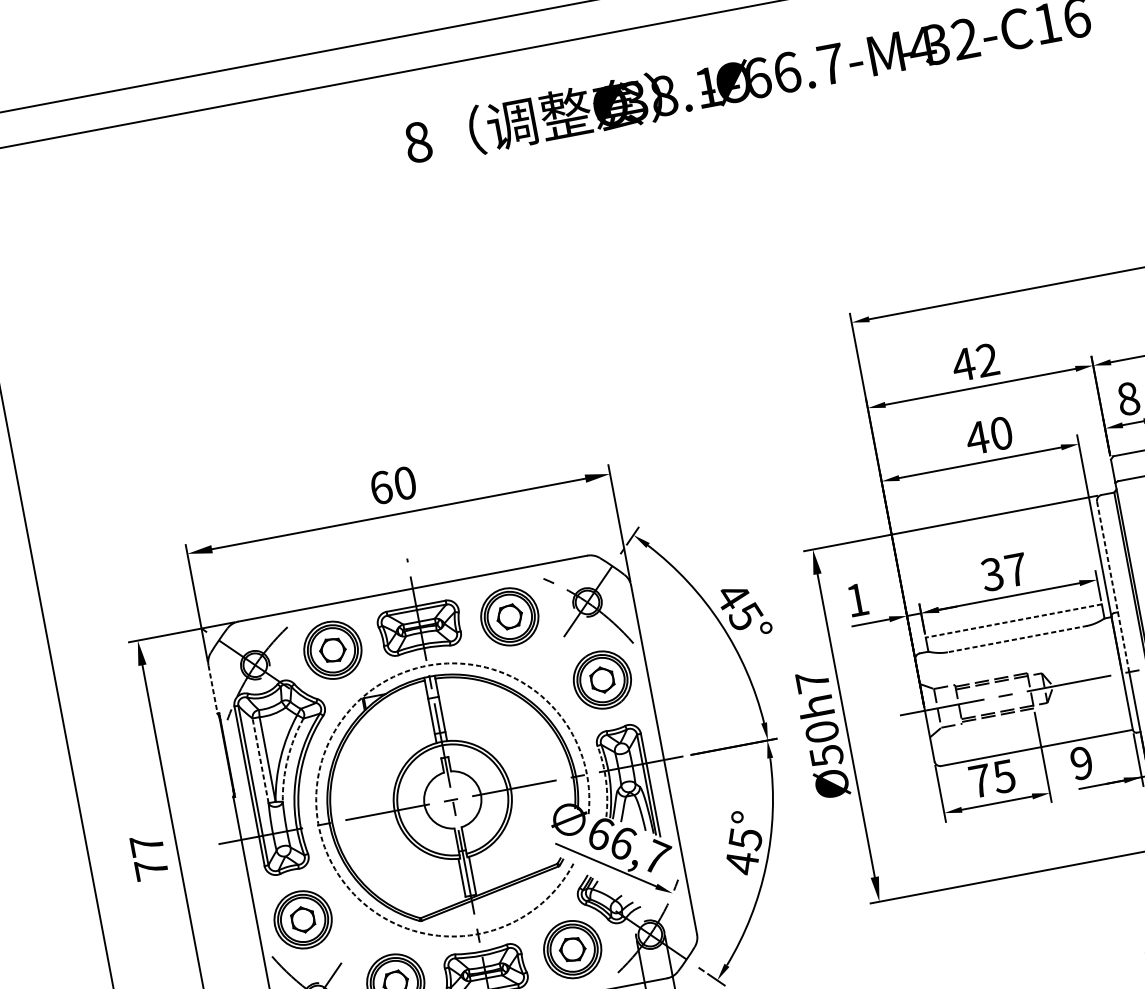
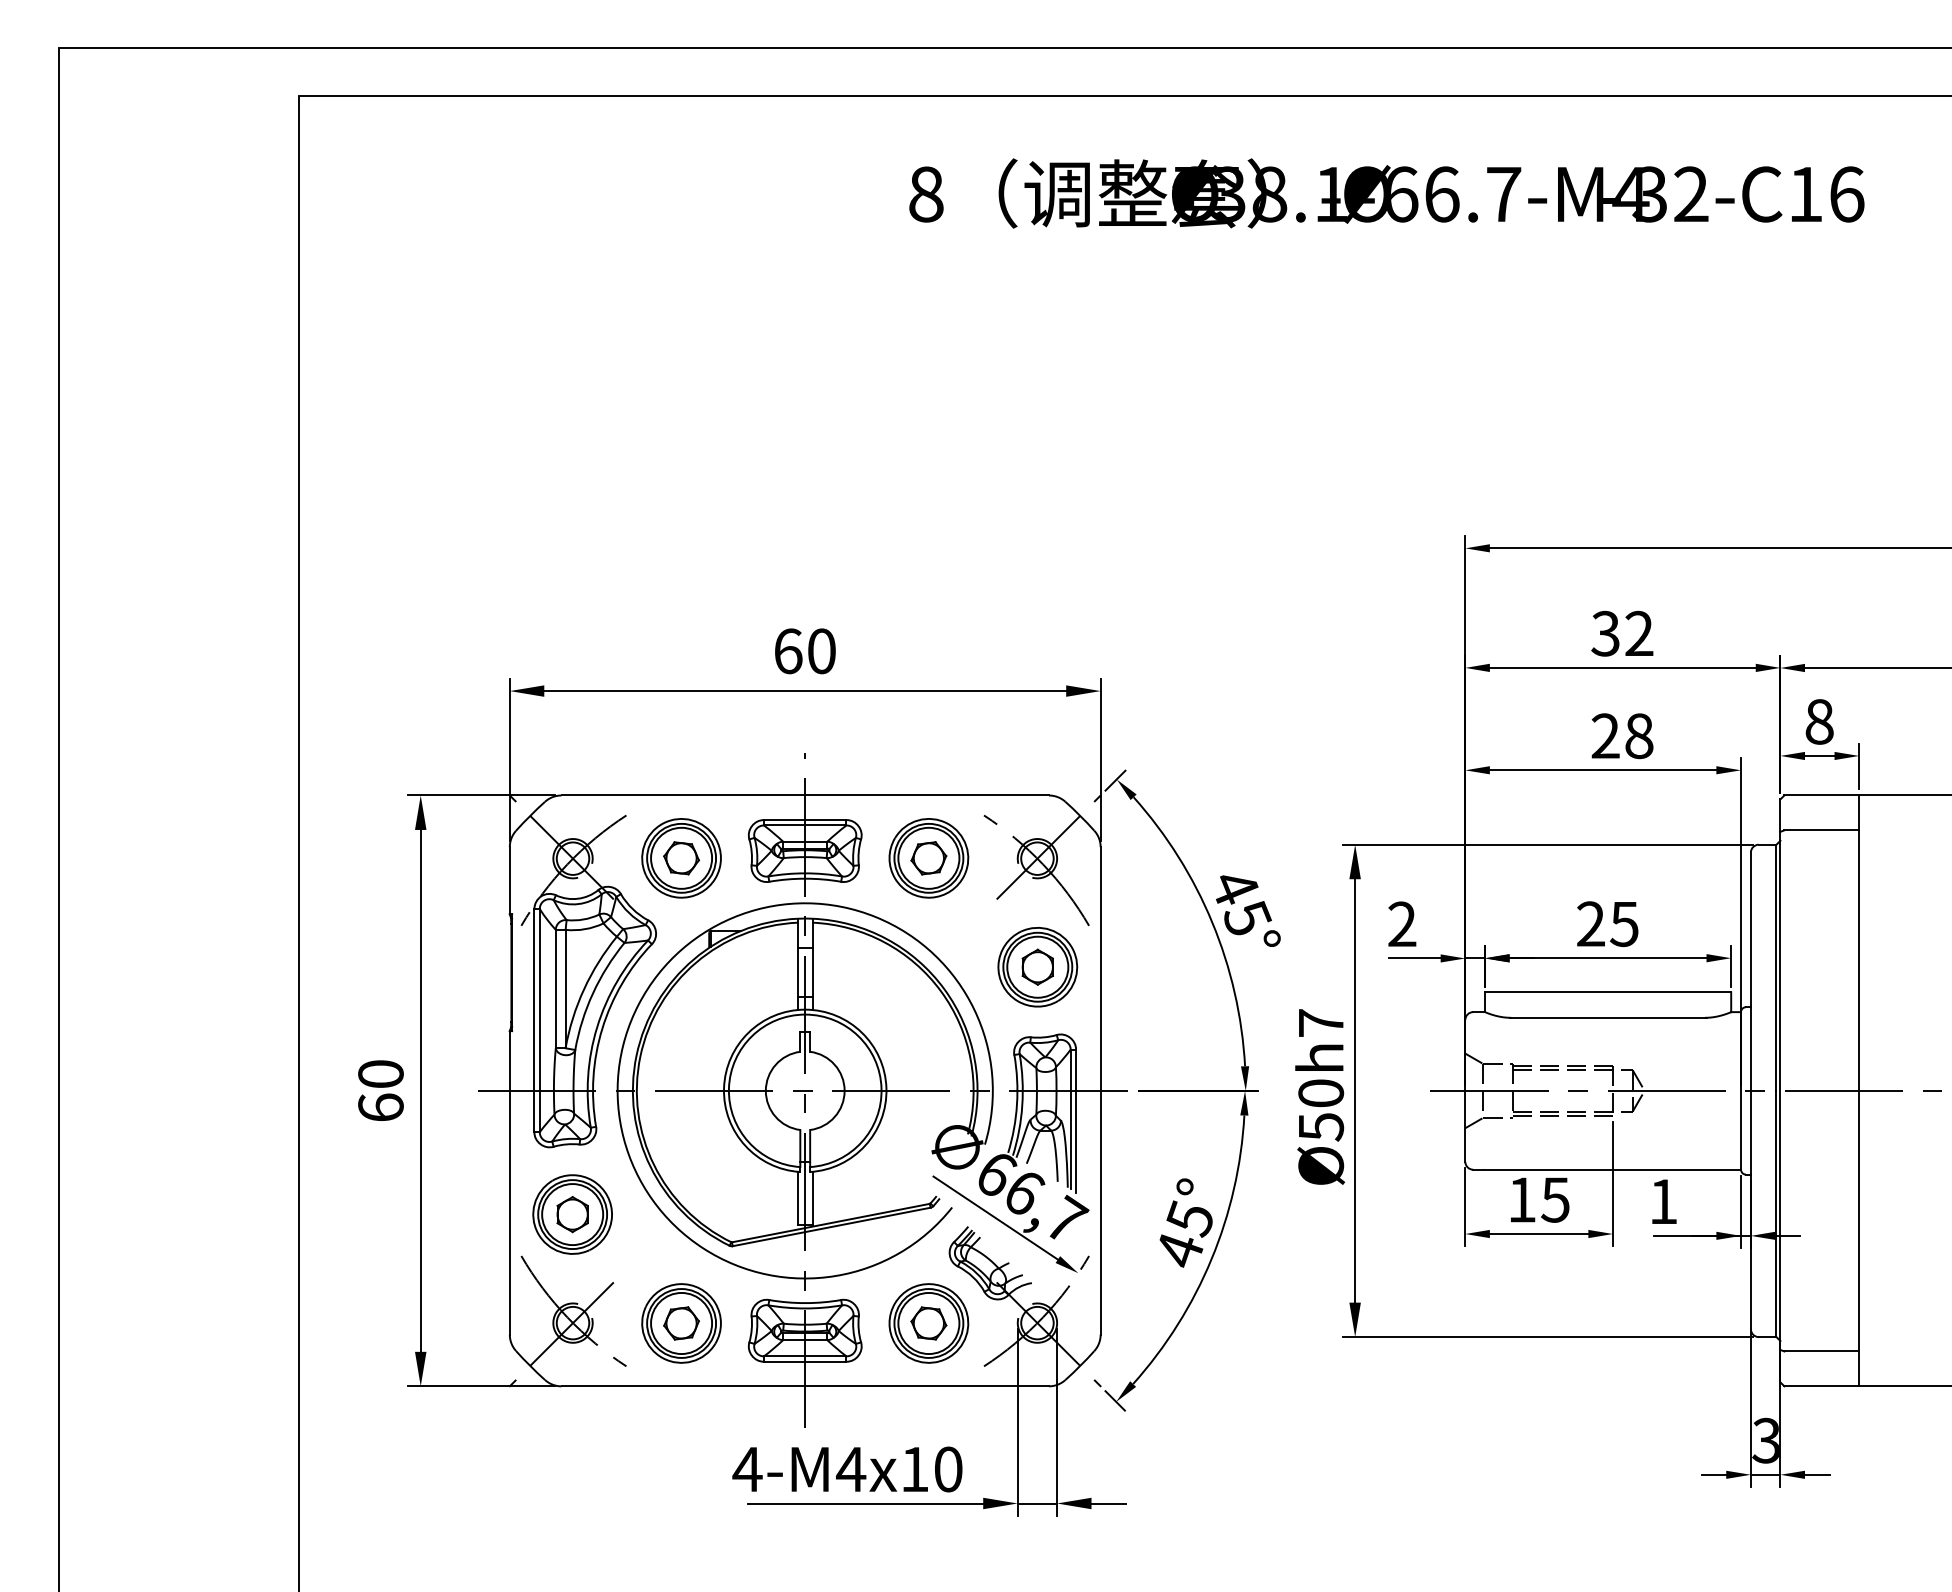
text: (963, 364) -> (1605, 633), 42 -> 32
text: (988, 435) -> (1621, 735), 40 -> 28
text: (1004, 572) -> (1607, 924), 37 -> 25
line: (1112, 586) -> (1750, 971), dashed -> solid
text: (857, 599) -> (1402, 923), 1 -> 2
line: (1013, 621) -> (1607, 992), dashed -> solid
line: (1016, 639) -> (1607, 1017), dashed -> solid
line: (212, 689) -> (509, 880), dashed -> solid
arc: (288, 758) -> (593, 993), dashed -> solid
line: (260, 760) -> (555, 988), dashed -> solid
arc: (321, 760) -> (638, 1004), dashed -> solid
text: (1081, 763) -> (1663, 1201), 9 -> 1
arc: (606, 780) -> (1017, 1104), dashed -> solid
text: (980, 780) -> (1522, 1199), 75 -> 15
text: (148, 857) -> (380, 1090), 77 -> 60

